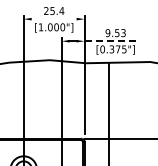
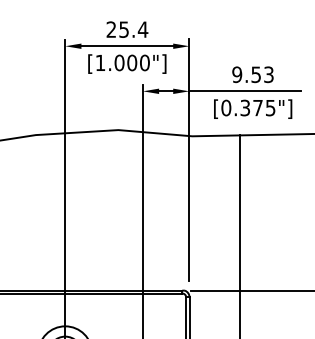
line: (53, 19) -> (125, 46), added
line: (112, 41) -> (246, 91), dashed -> solid

